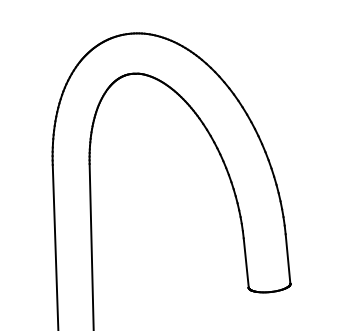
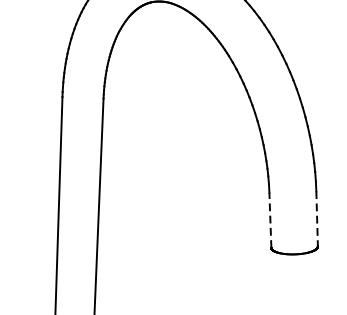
line: (288, 258) -> (317, 218), solid -> dashed
line: (246, 263) -> (270, 220), solid -> dashed

